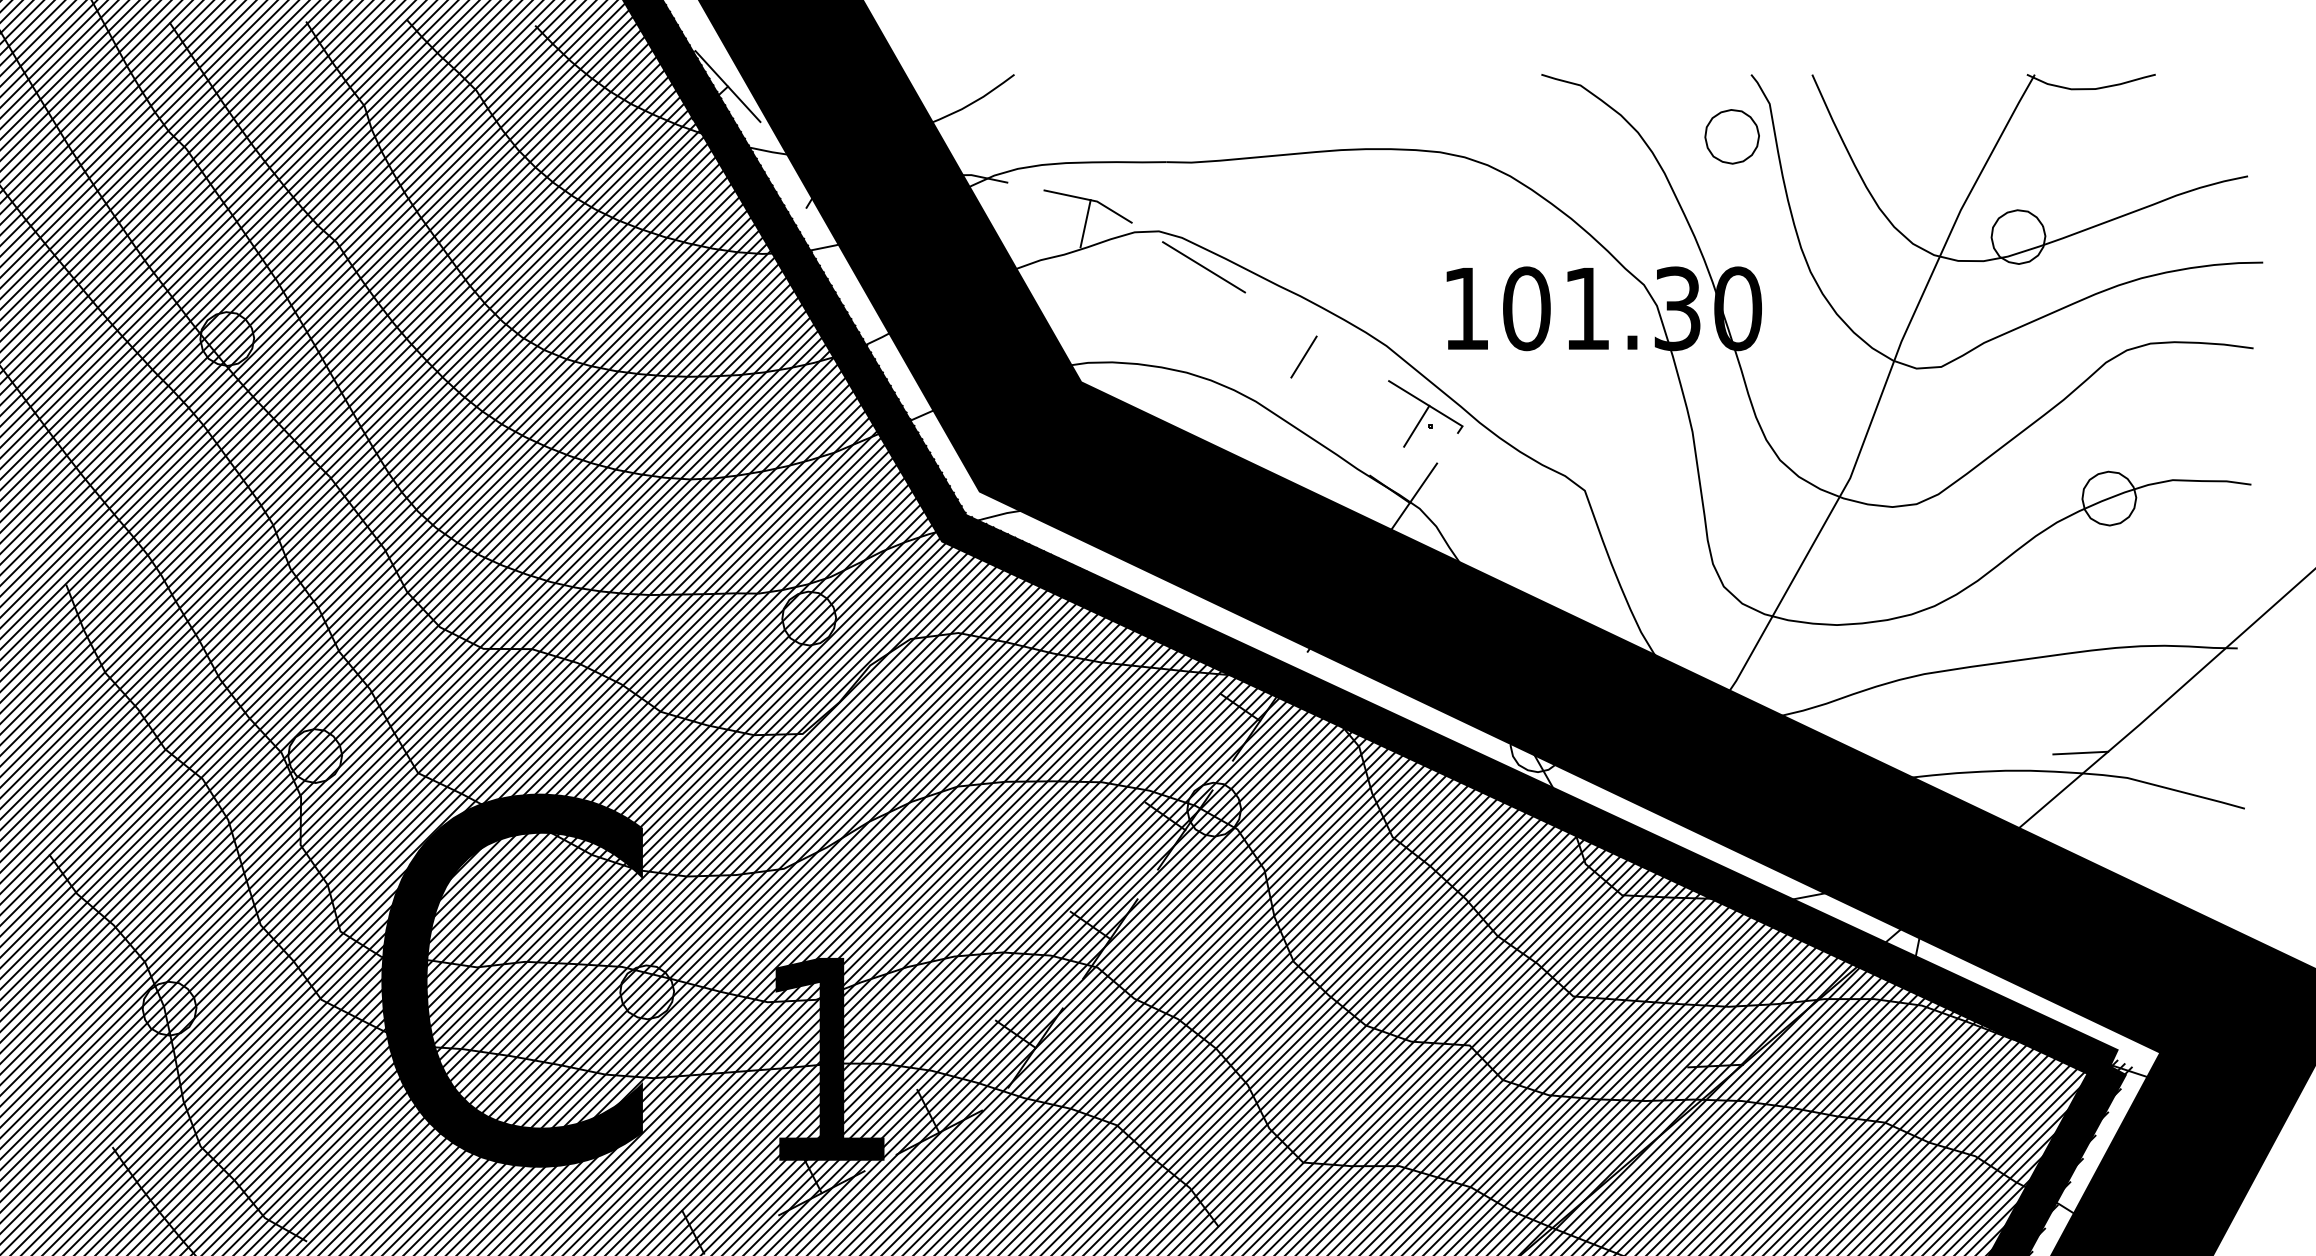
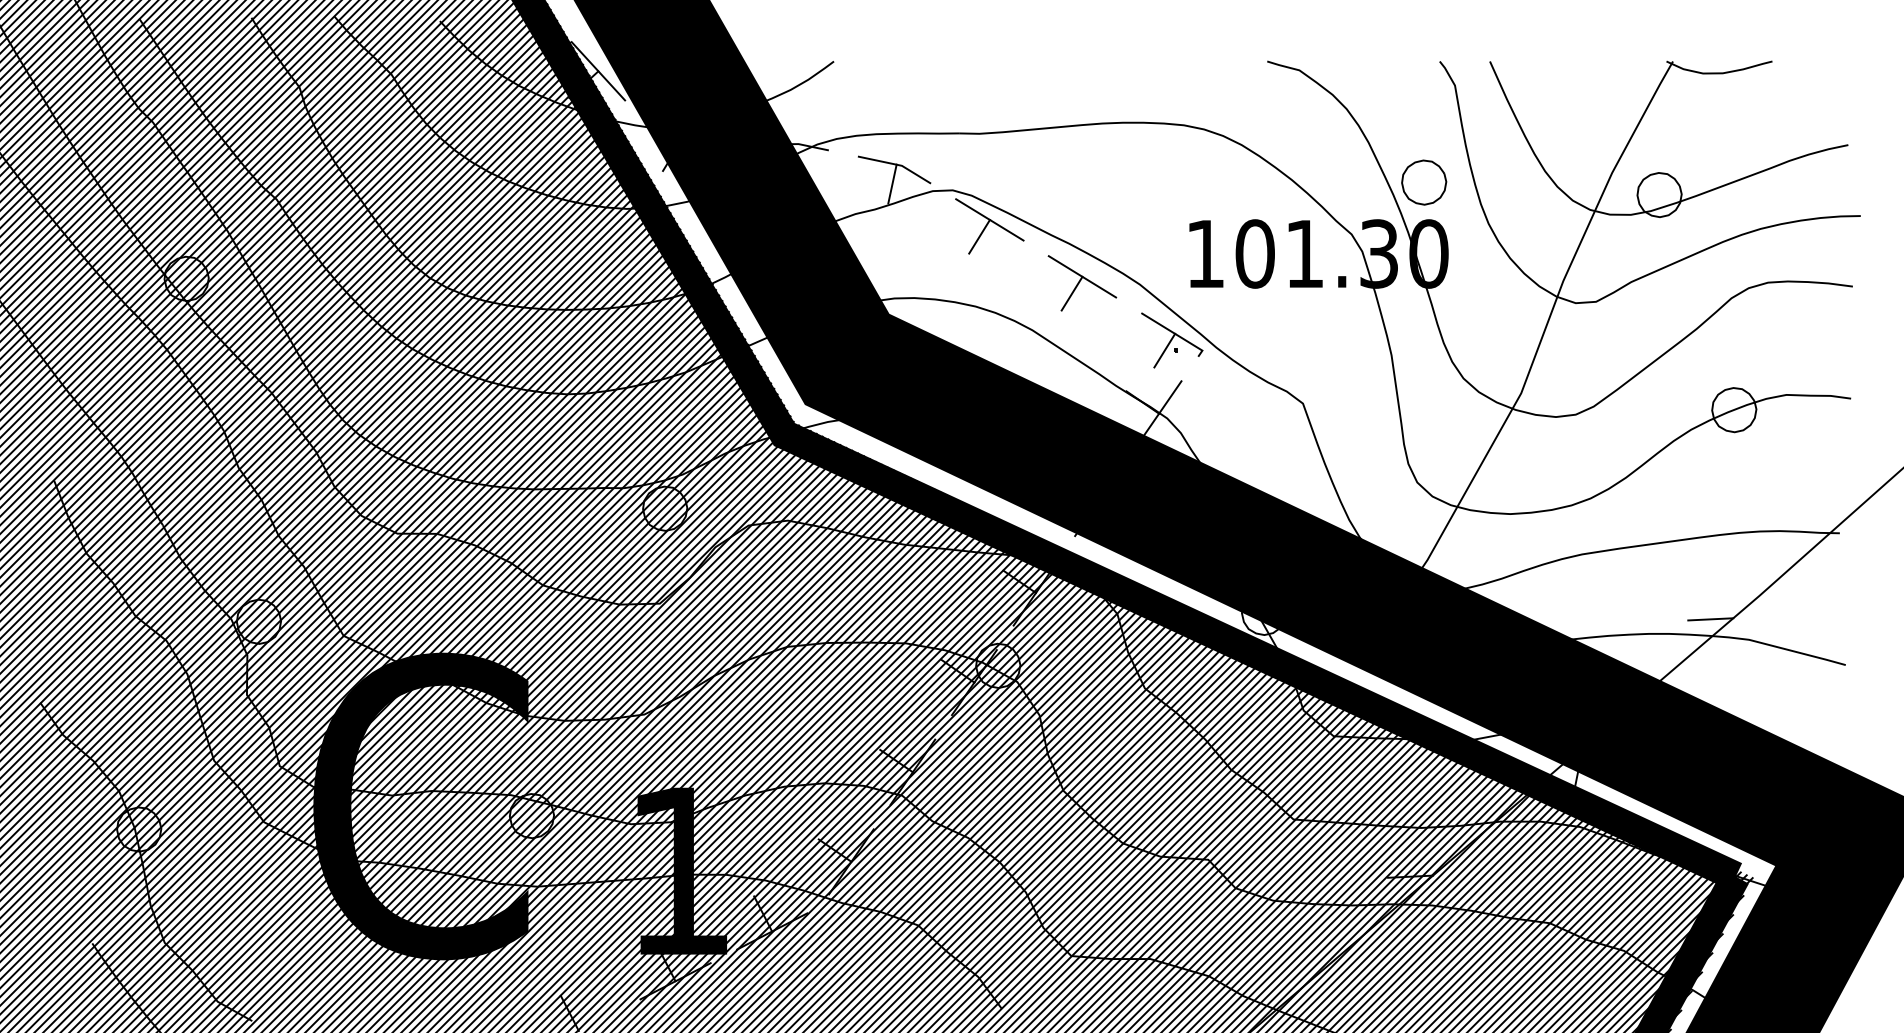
part: (1732, 136) -> (1424, 182), moved
line: (1191, 287) -> (979, 236), added
line: (1316, 336) -> (1082, 276), added

